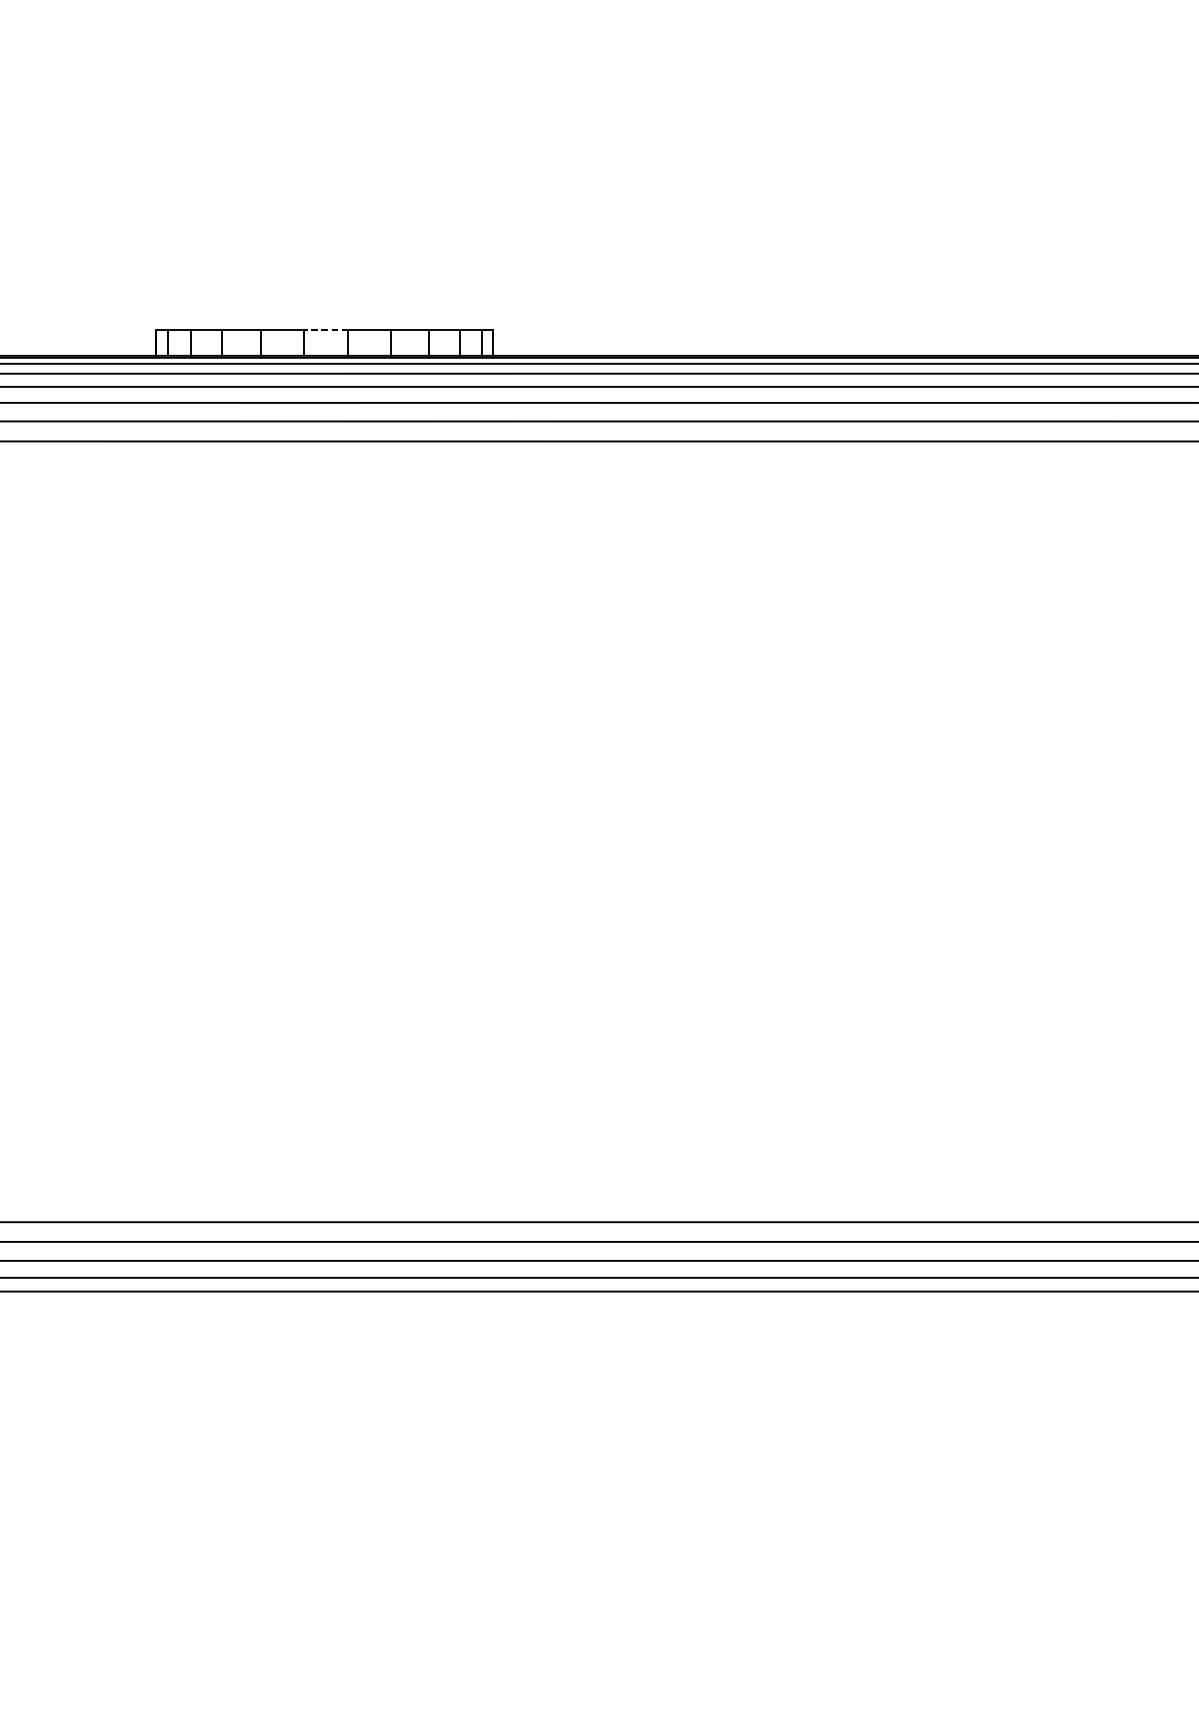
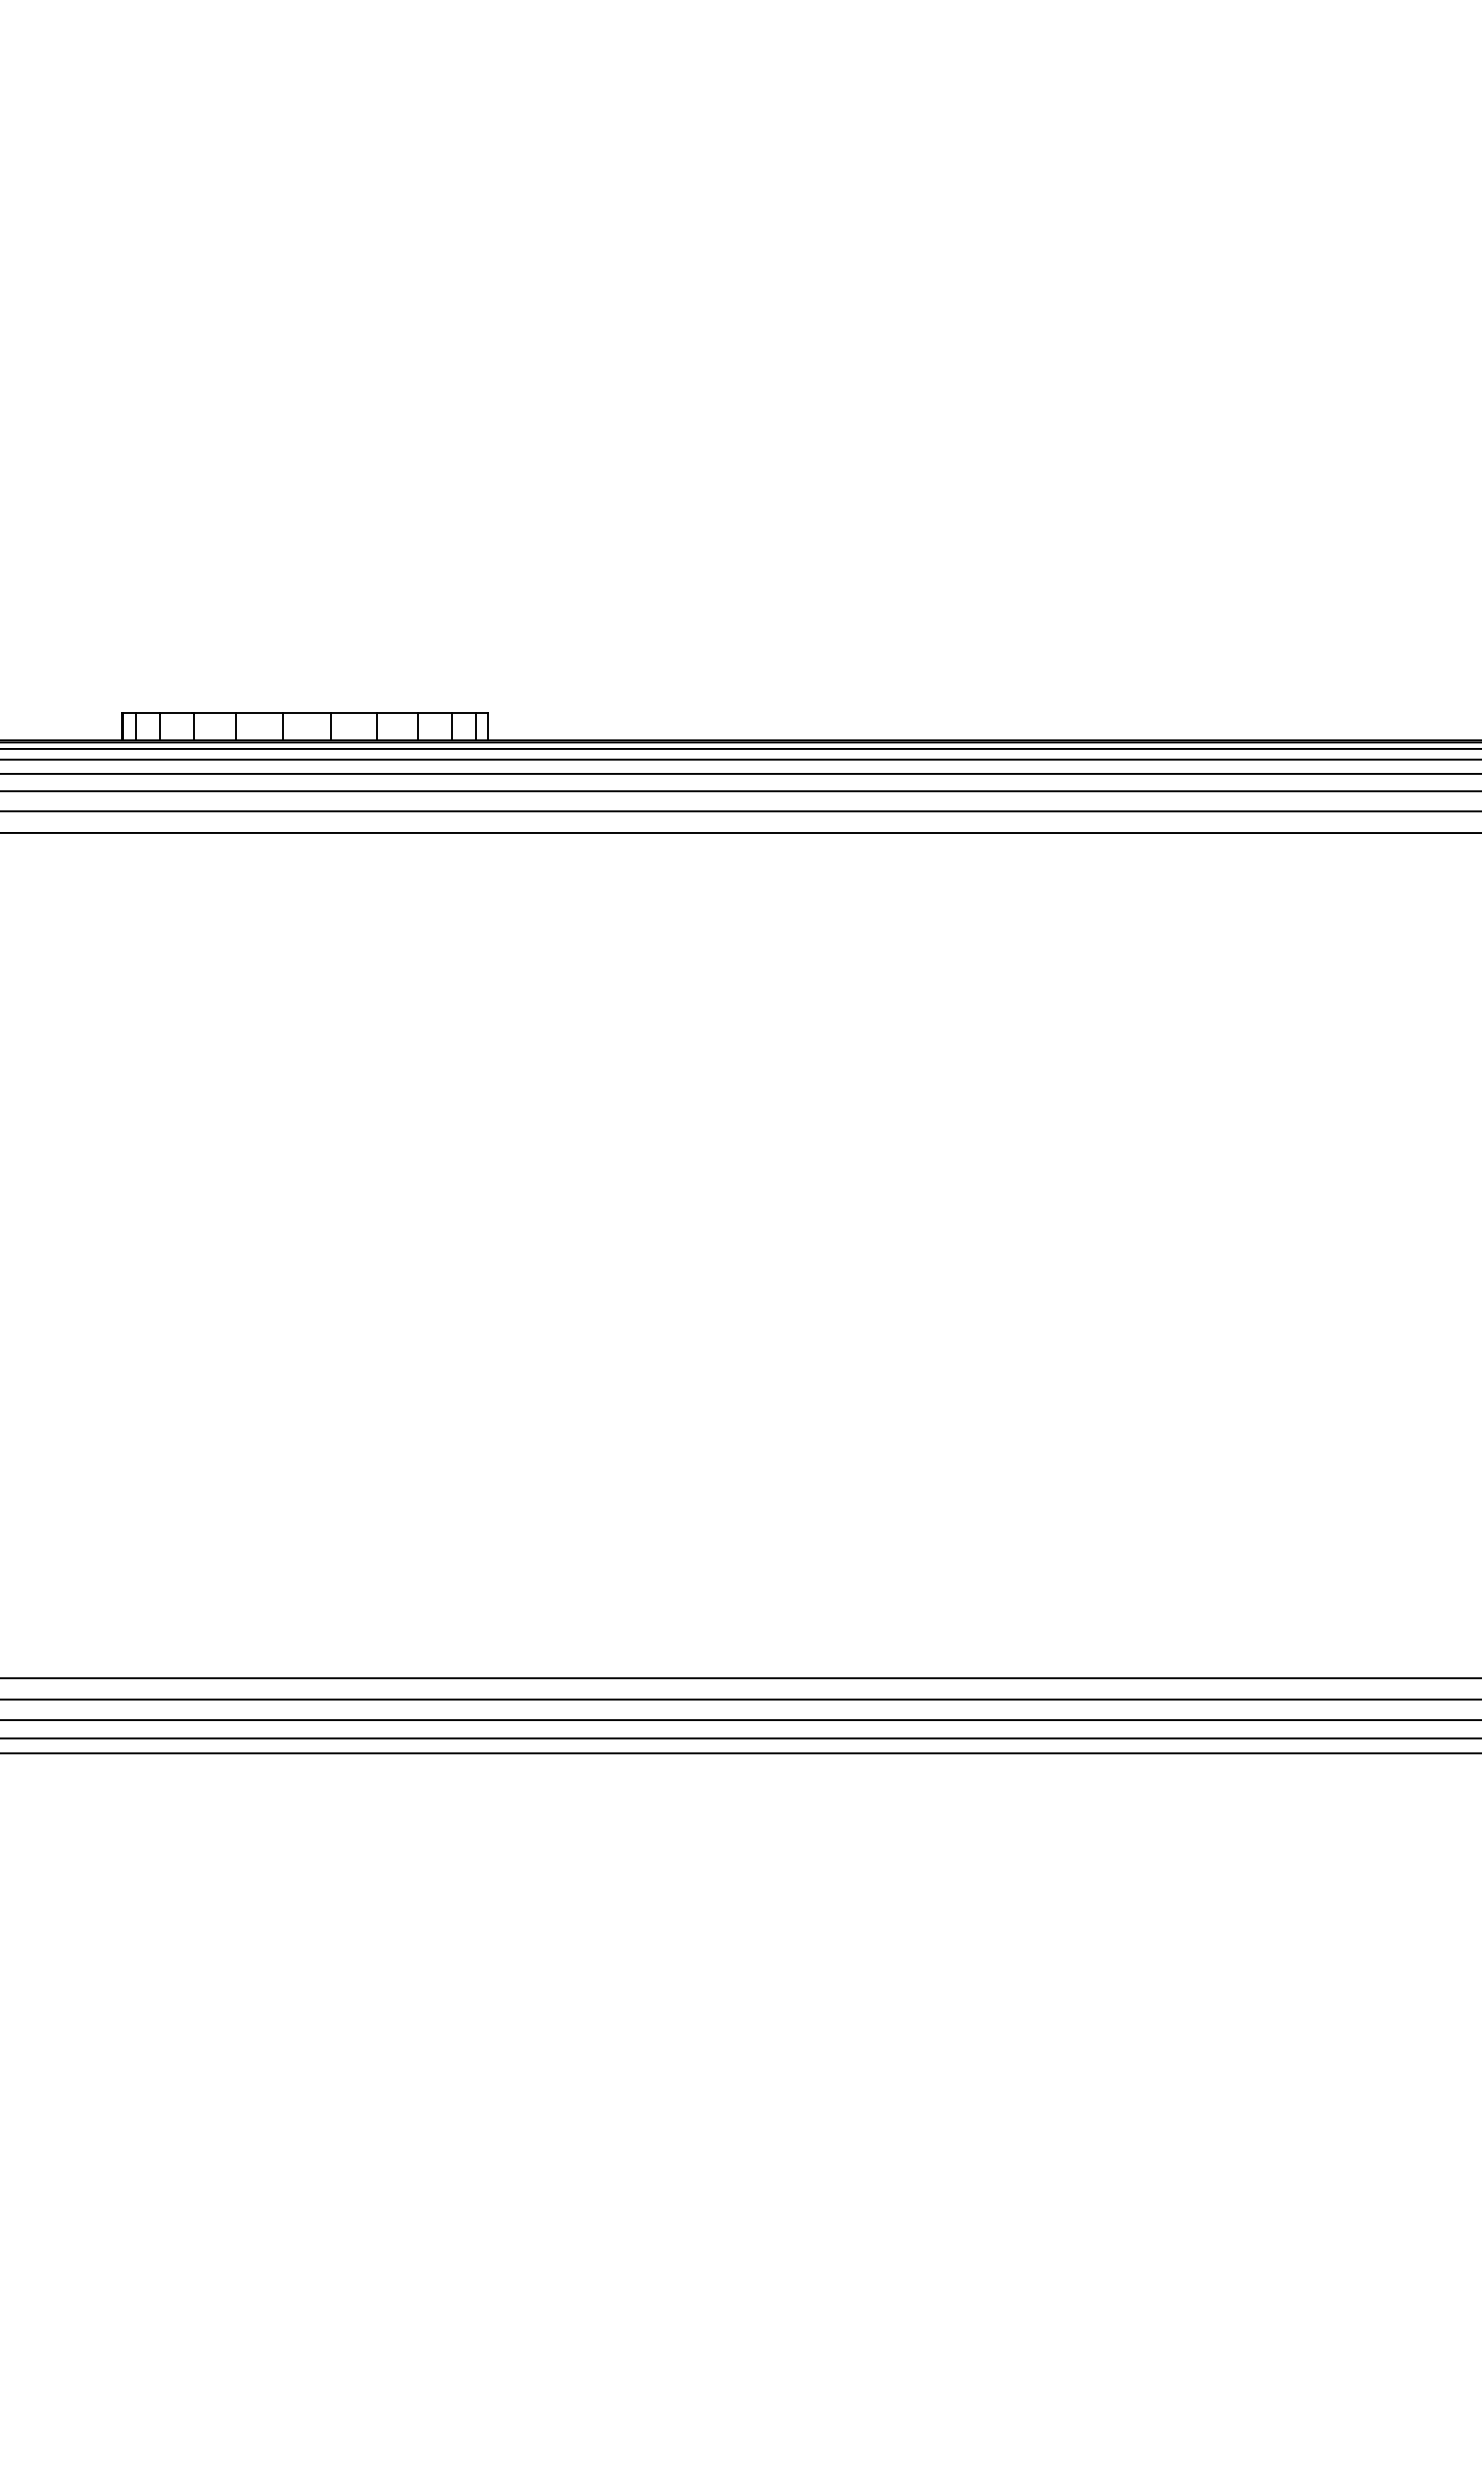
line: (325, 330) -> (306, 712), dashed -> solid

